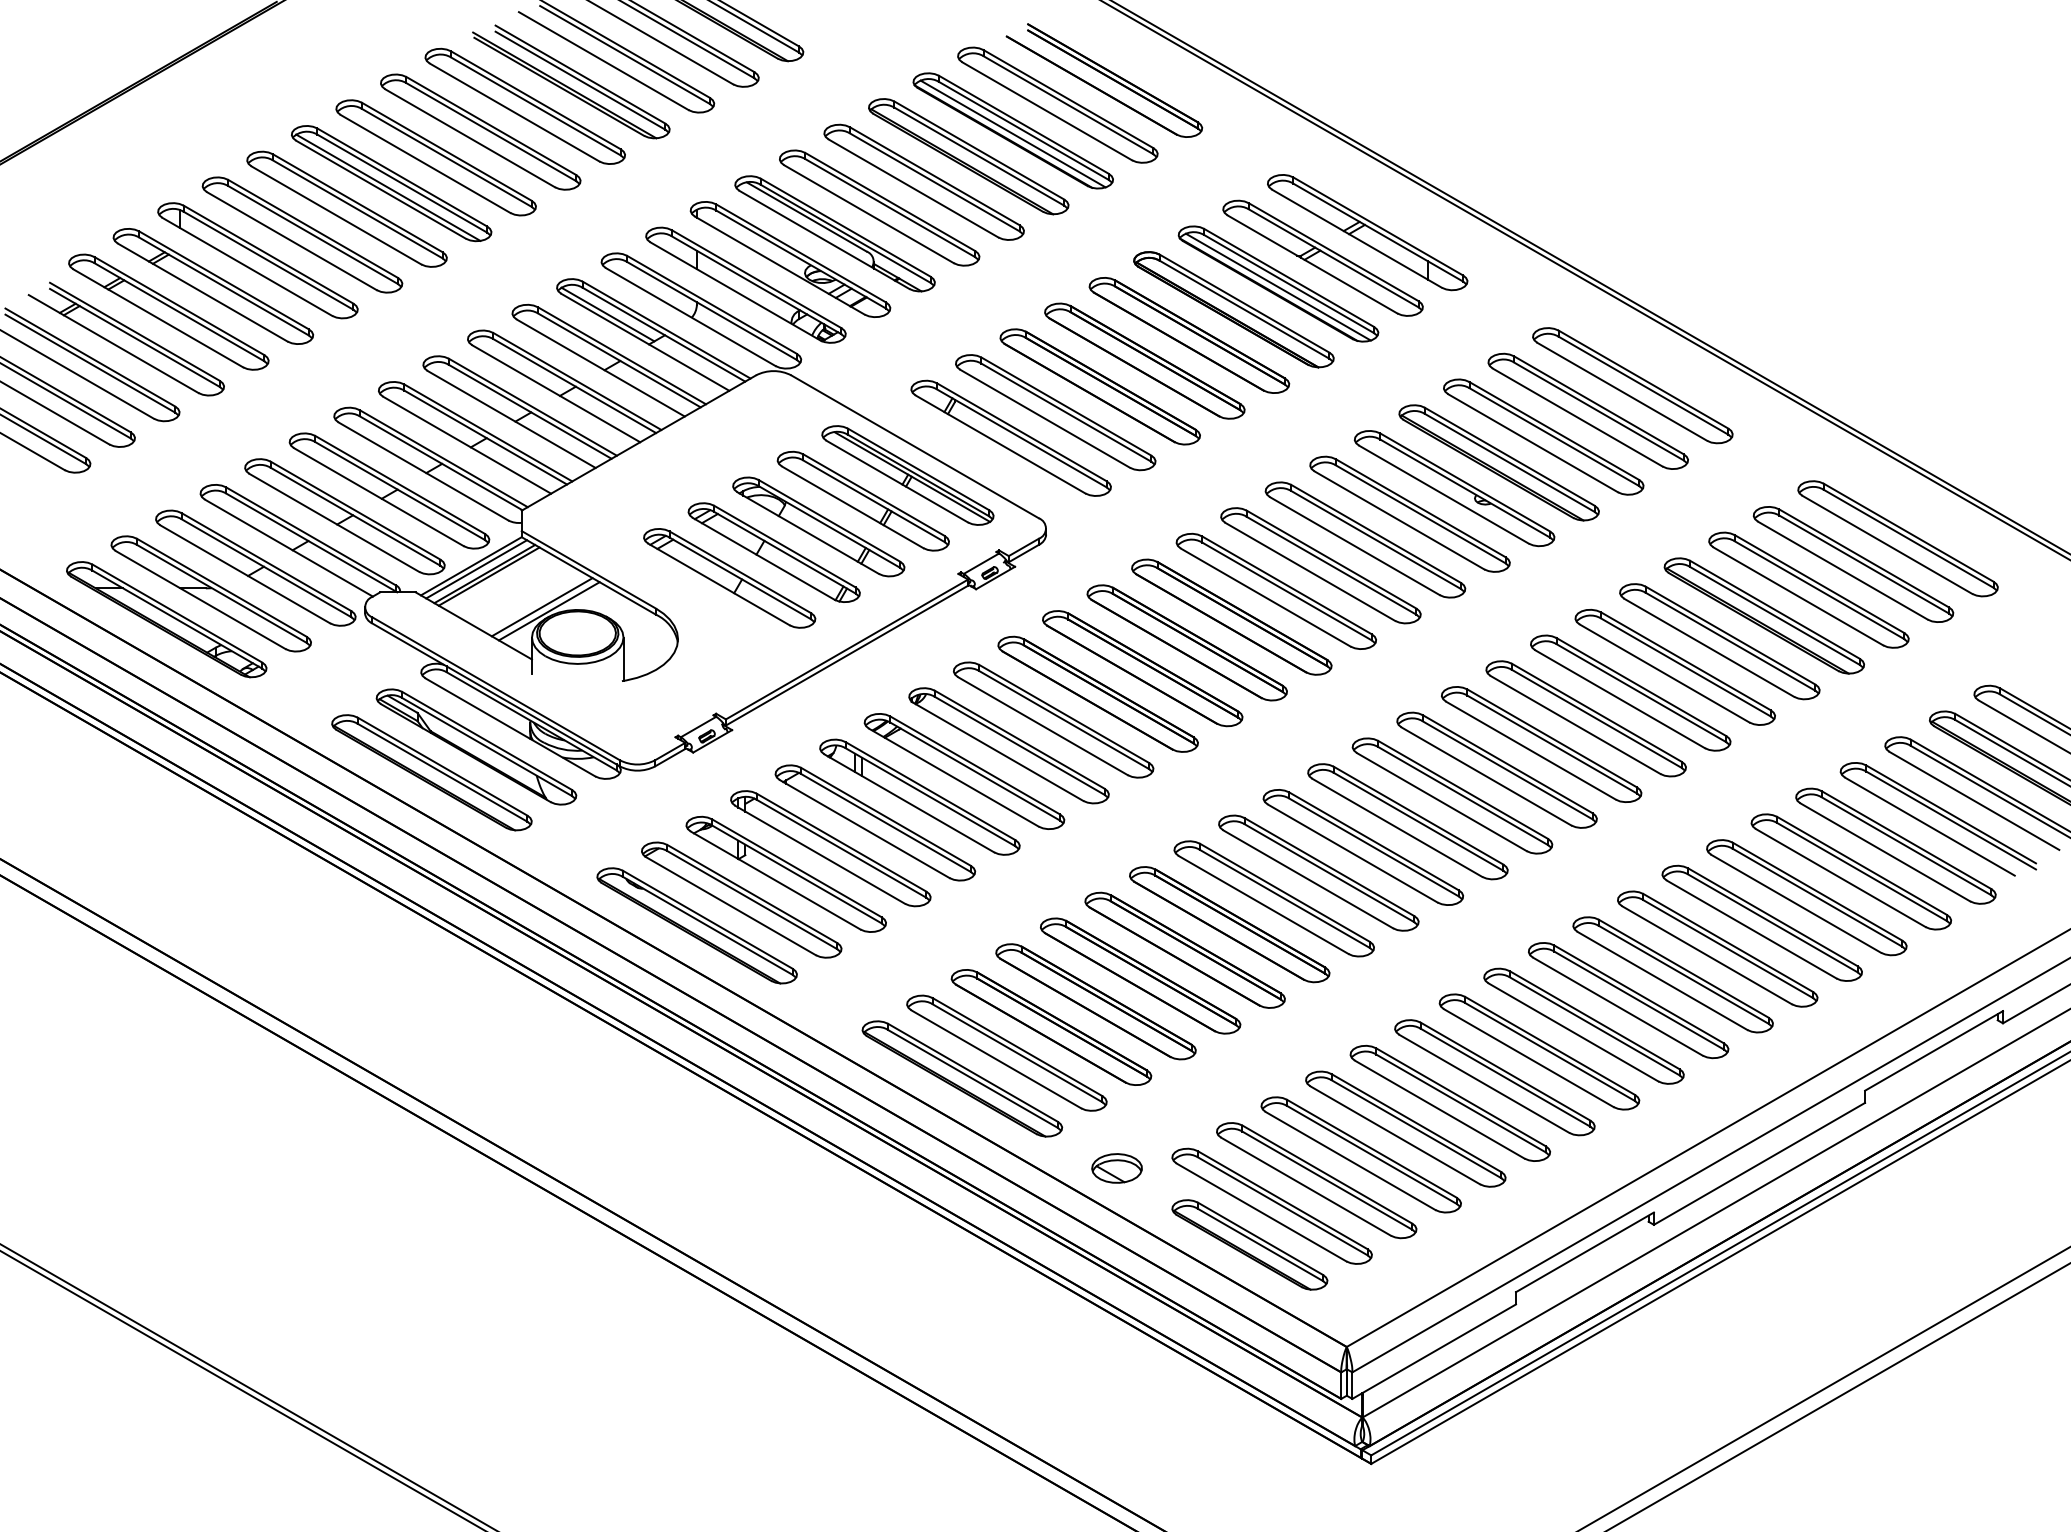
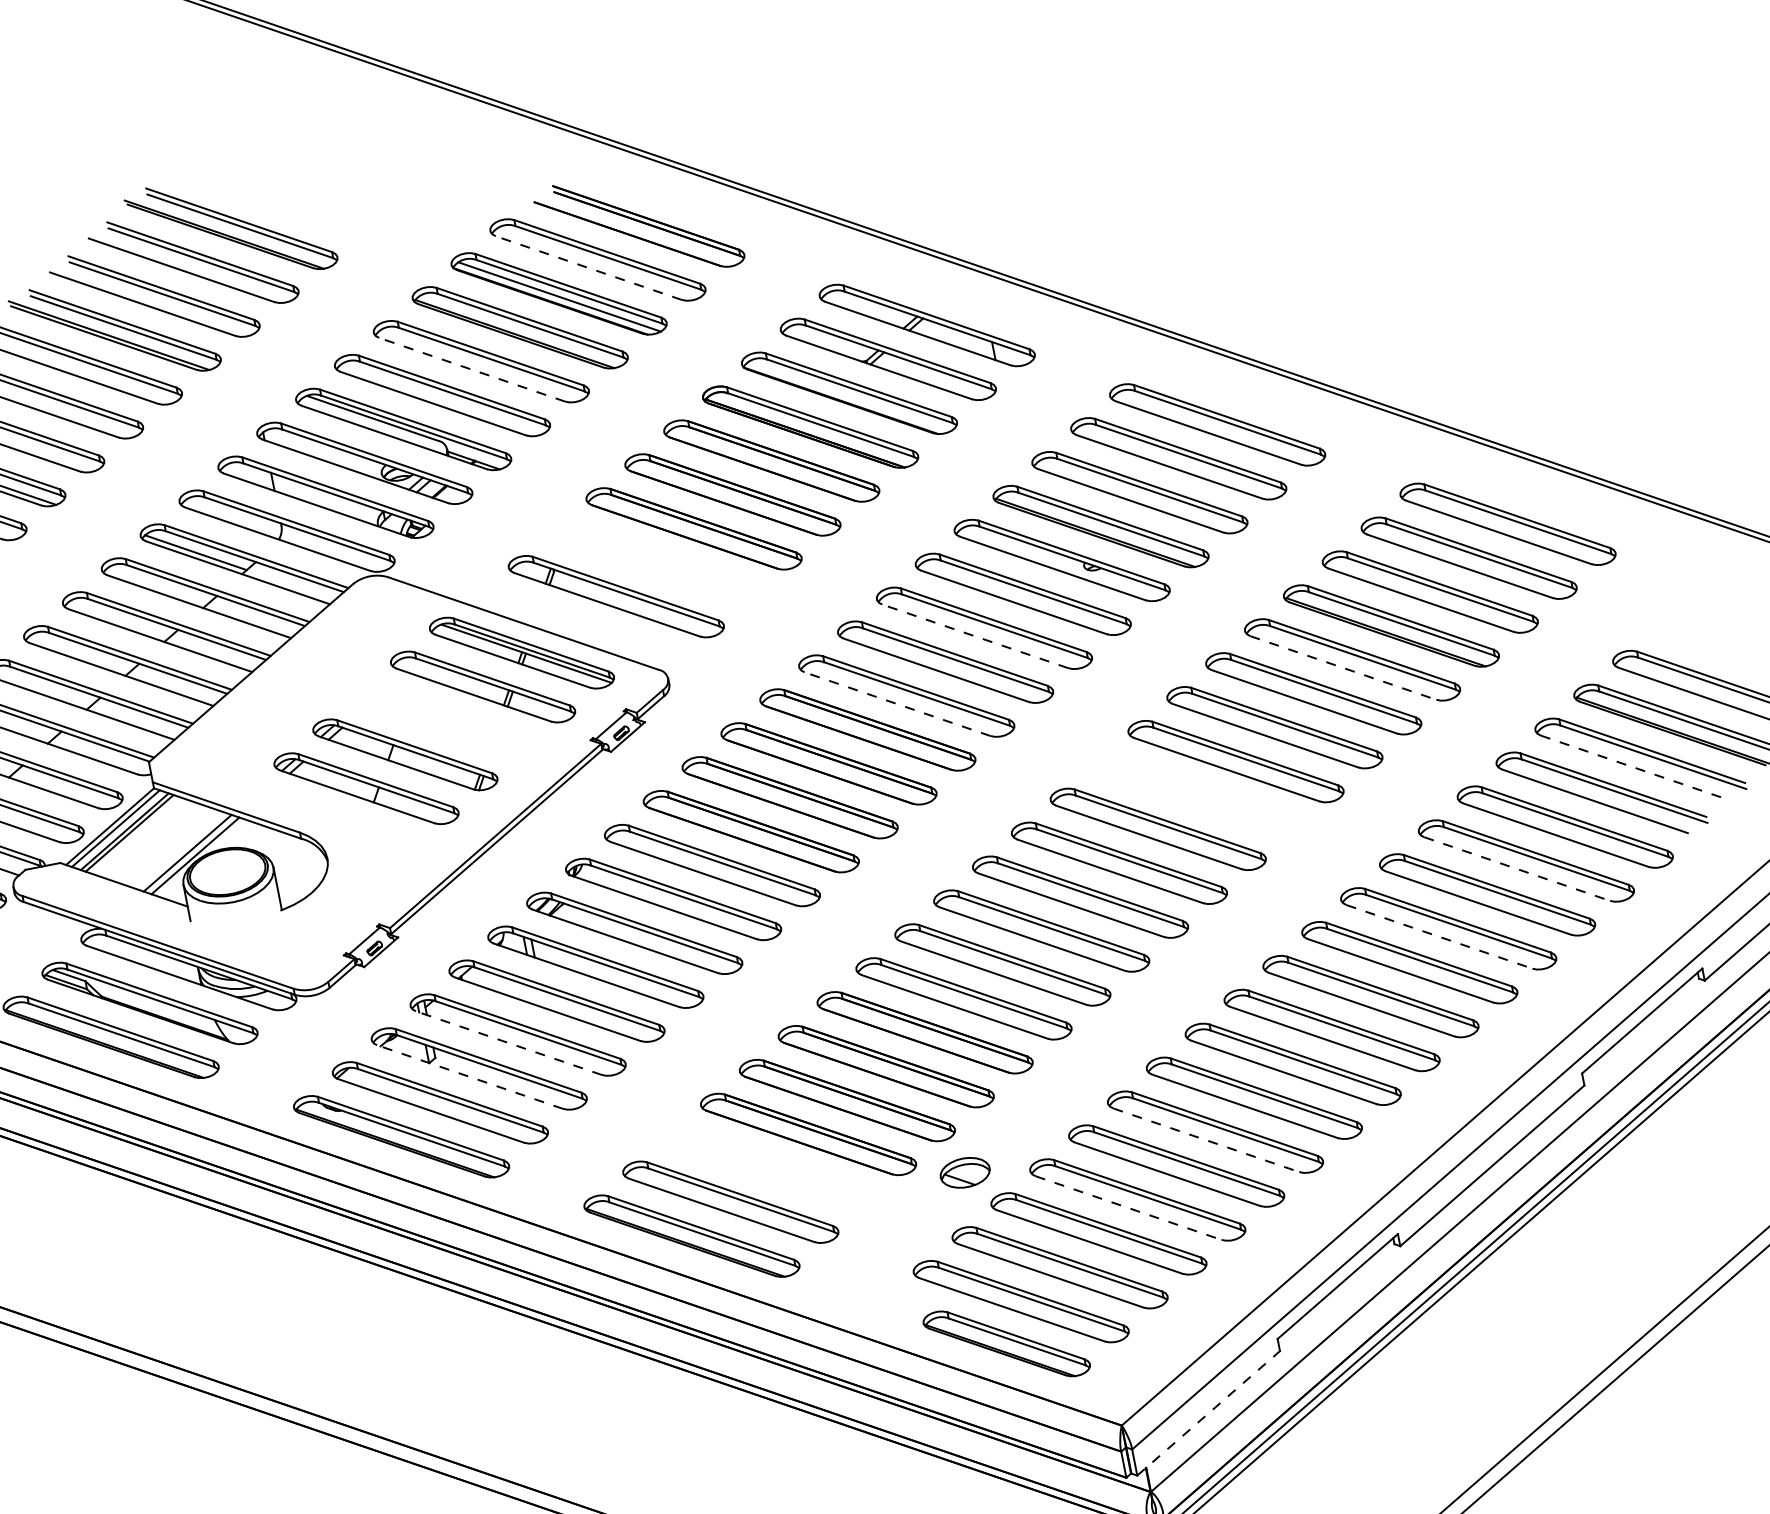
line: (1047, 111) -> (589, 268), solid -> dashed
line: (913, 188) -> (472, 369), solid -> dashed
line: (1277, 286) -> (848, 395), removed
part: (1055, 412) -> (654, 562), removed
part: (818, 526) -> (443, 720), removed
line: (1354, 546) -> (974, 636), solid -> dashed
line: (1265, 597) -> (897, 704), solid -> dashed
line: (1709, 648) -> (1343, 668), solid -> dashed
part: (1541, 744) -> (1197, 795), removed
line: (1974, 801) -> (1633, 767), solid -> dashed
line: (820, 854) -> (509, 1042), solid -> dashed
line: (1841, 878) -> (1517, 869), solid -> dashed
line: (775, 880) -> (469, 1077), solid -> dashed
line: (1751, 929) -> (1439, 936), solid -> dashed
part: (1051, 1027) -> (769, 1168), removed
line: (1484, 1083) -> (1206, 1139), solid -> dashed
line: (1395, 1135) -> (1128, 1208), solid -> dashed
part: (1116, 1168) -> (964, 1172), moved
line: (1434, 1351) -> (1208, 1413), solid -> dashed

